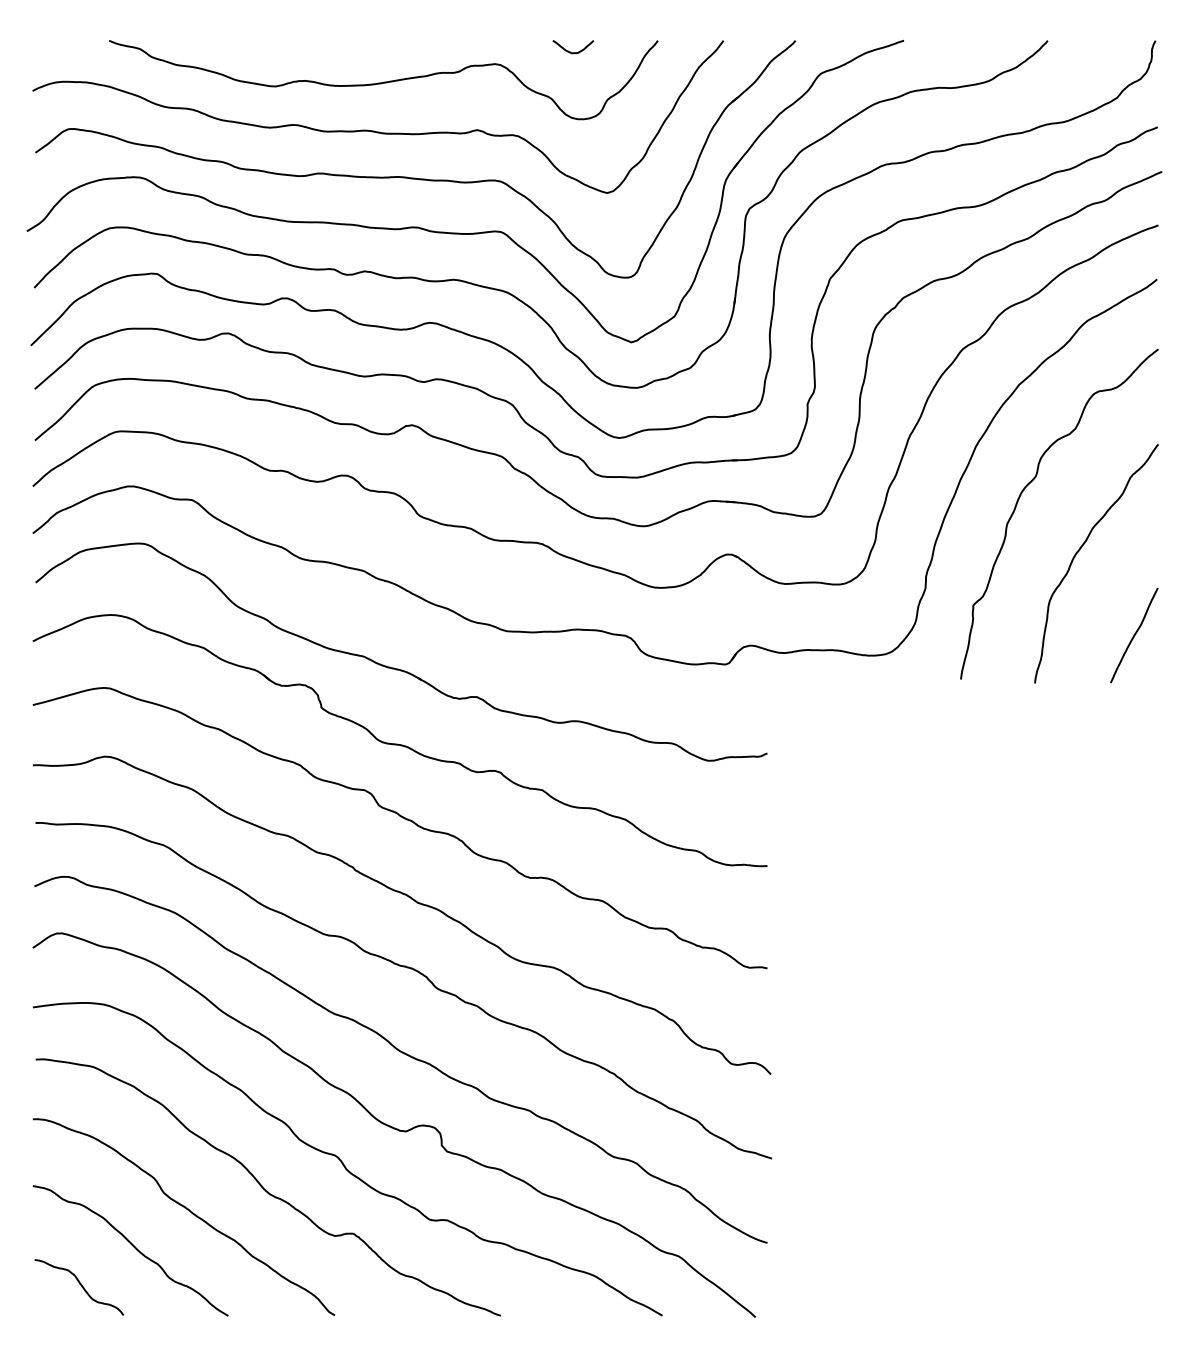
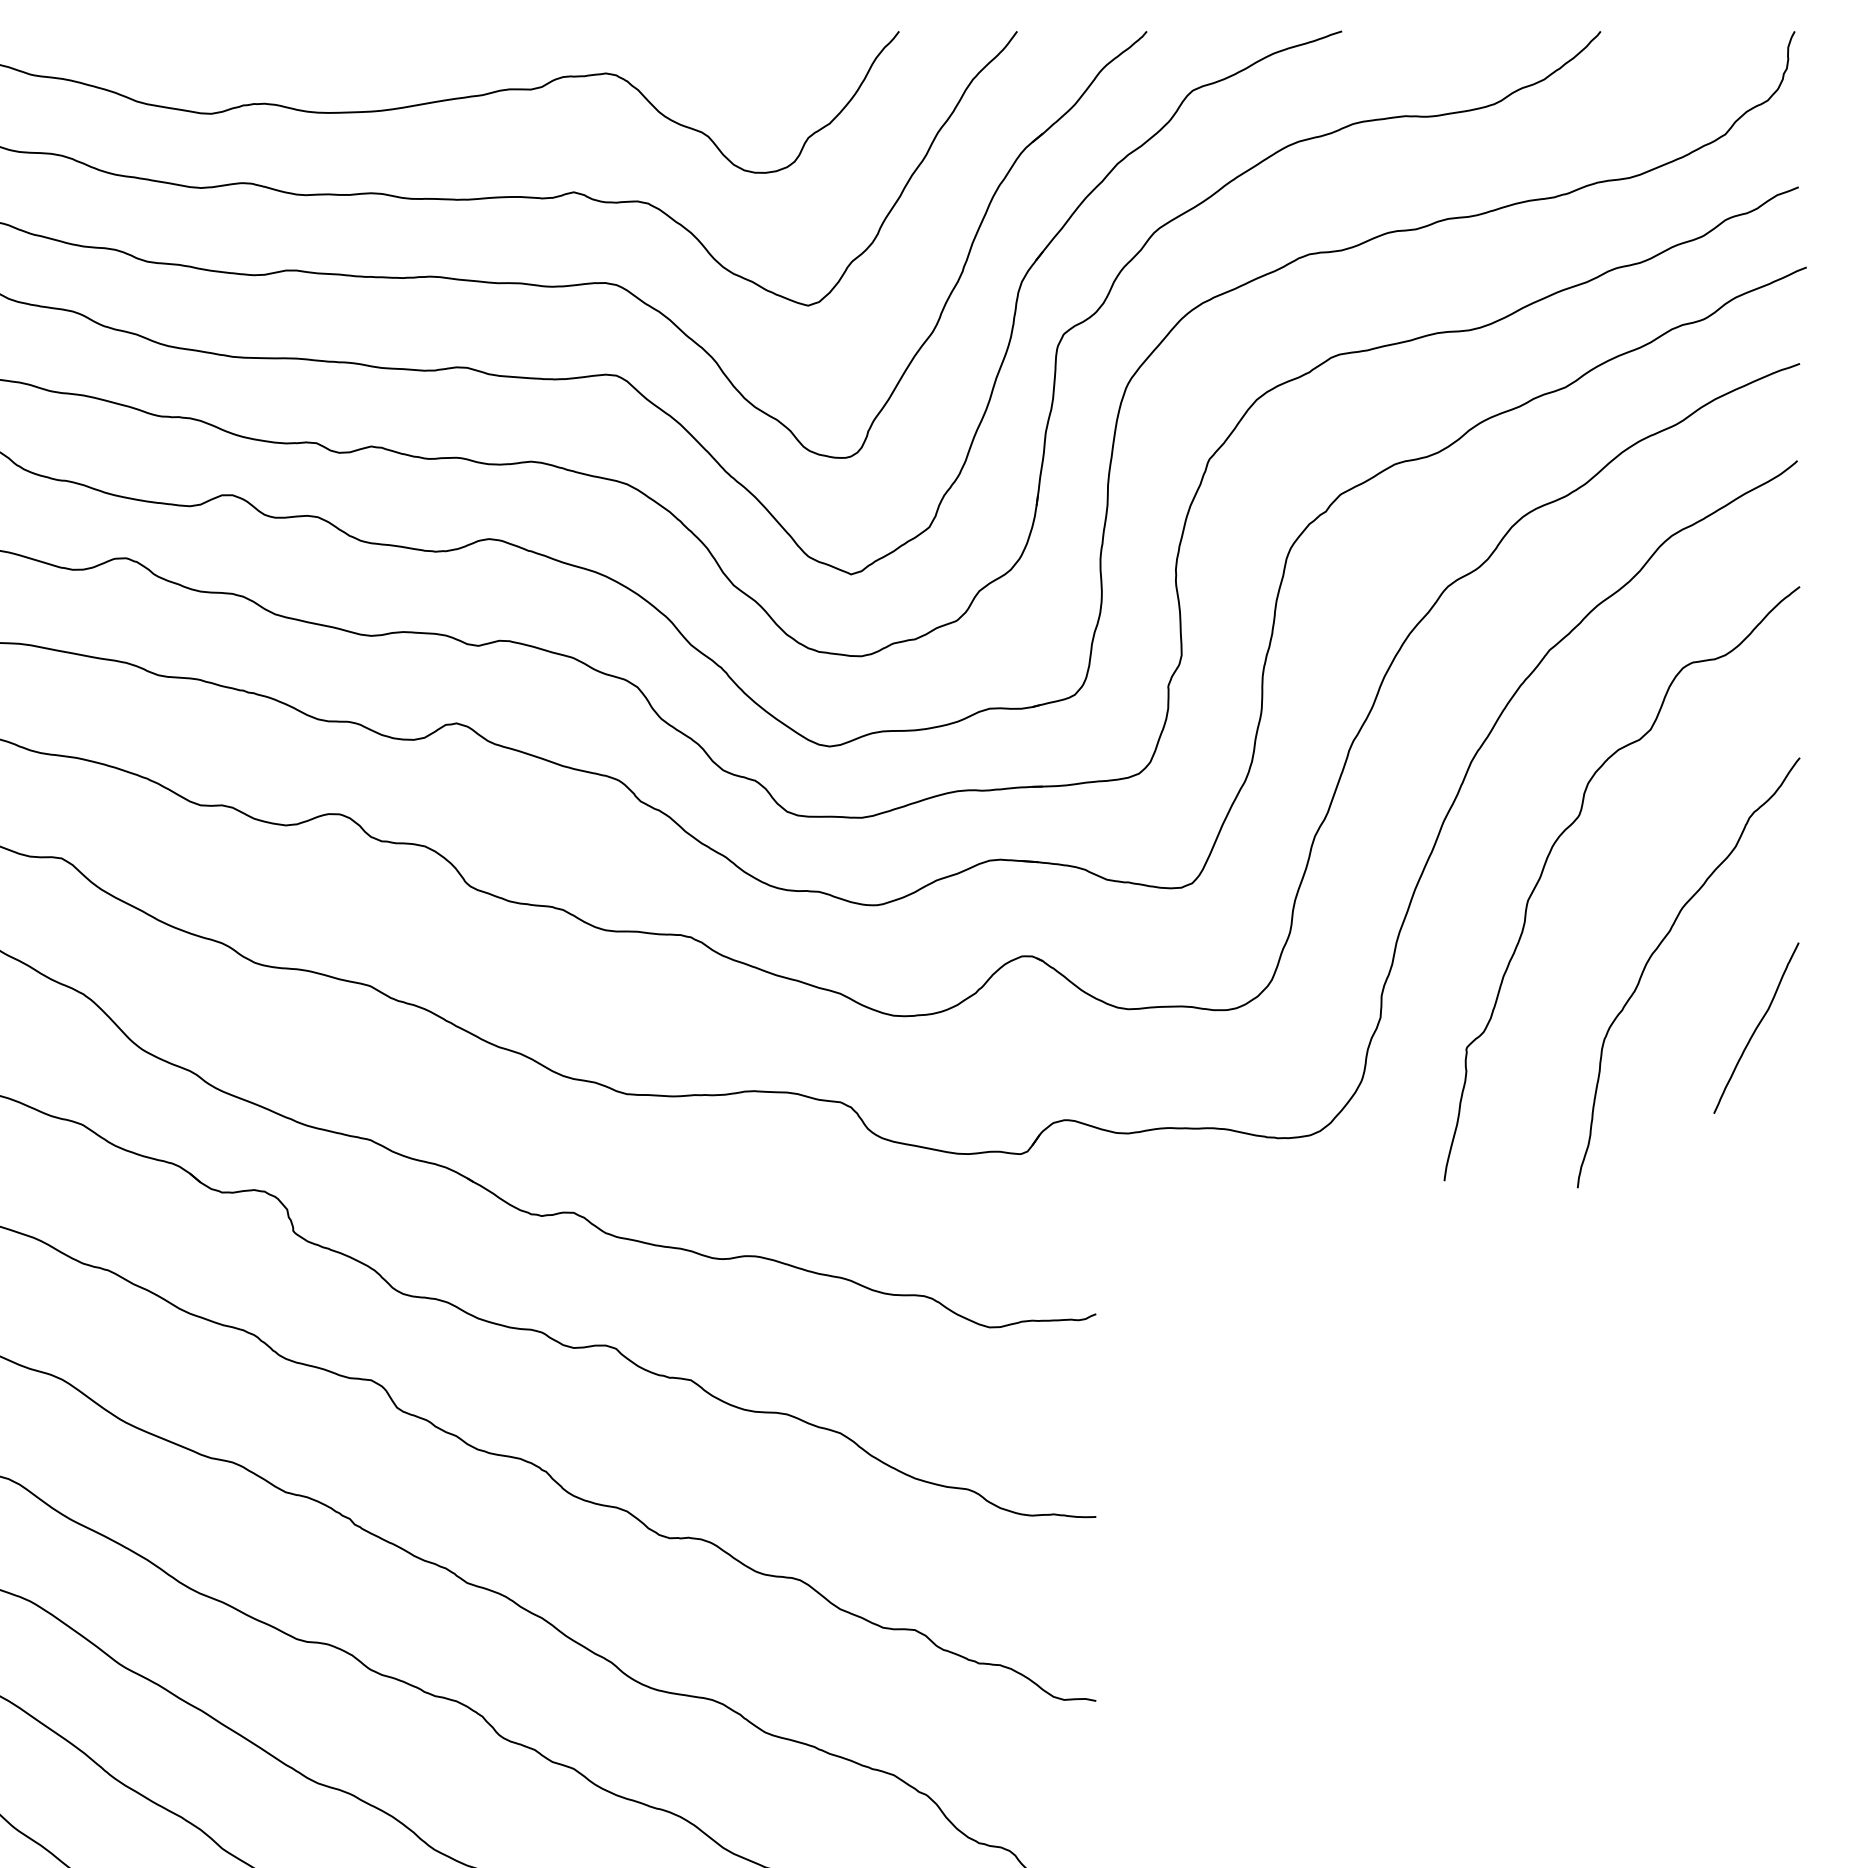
curve: (570, 51) -> (741, 50), removed
curve: (1134, 635) -> (1756, 1028), moved

